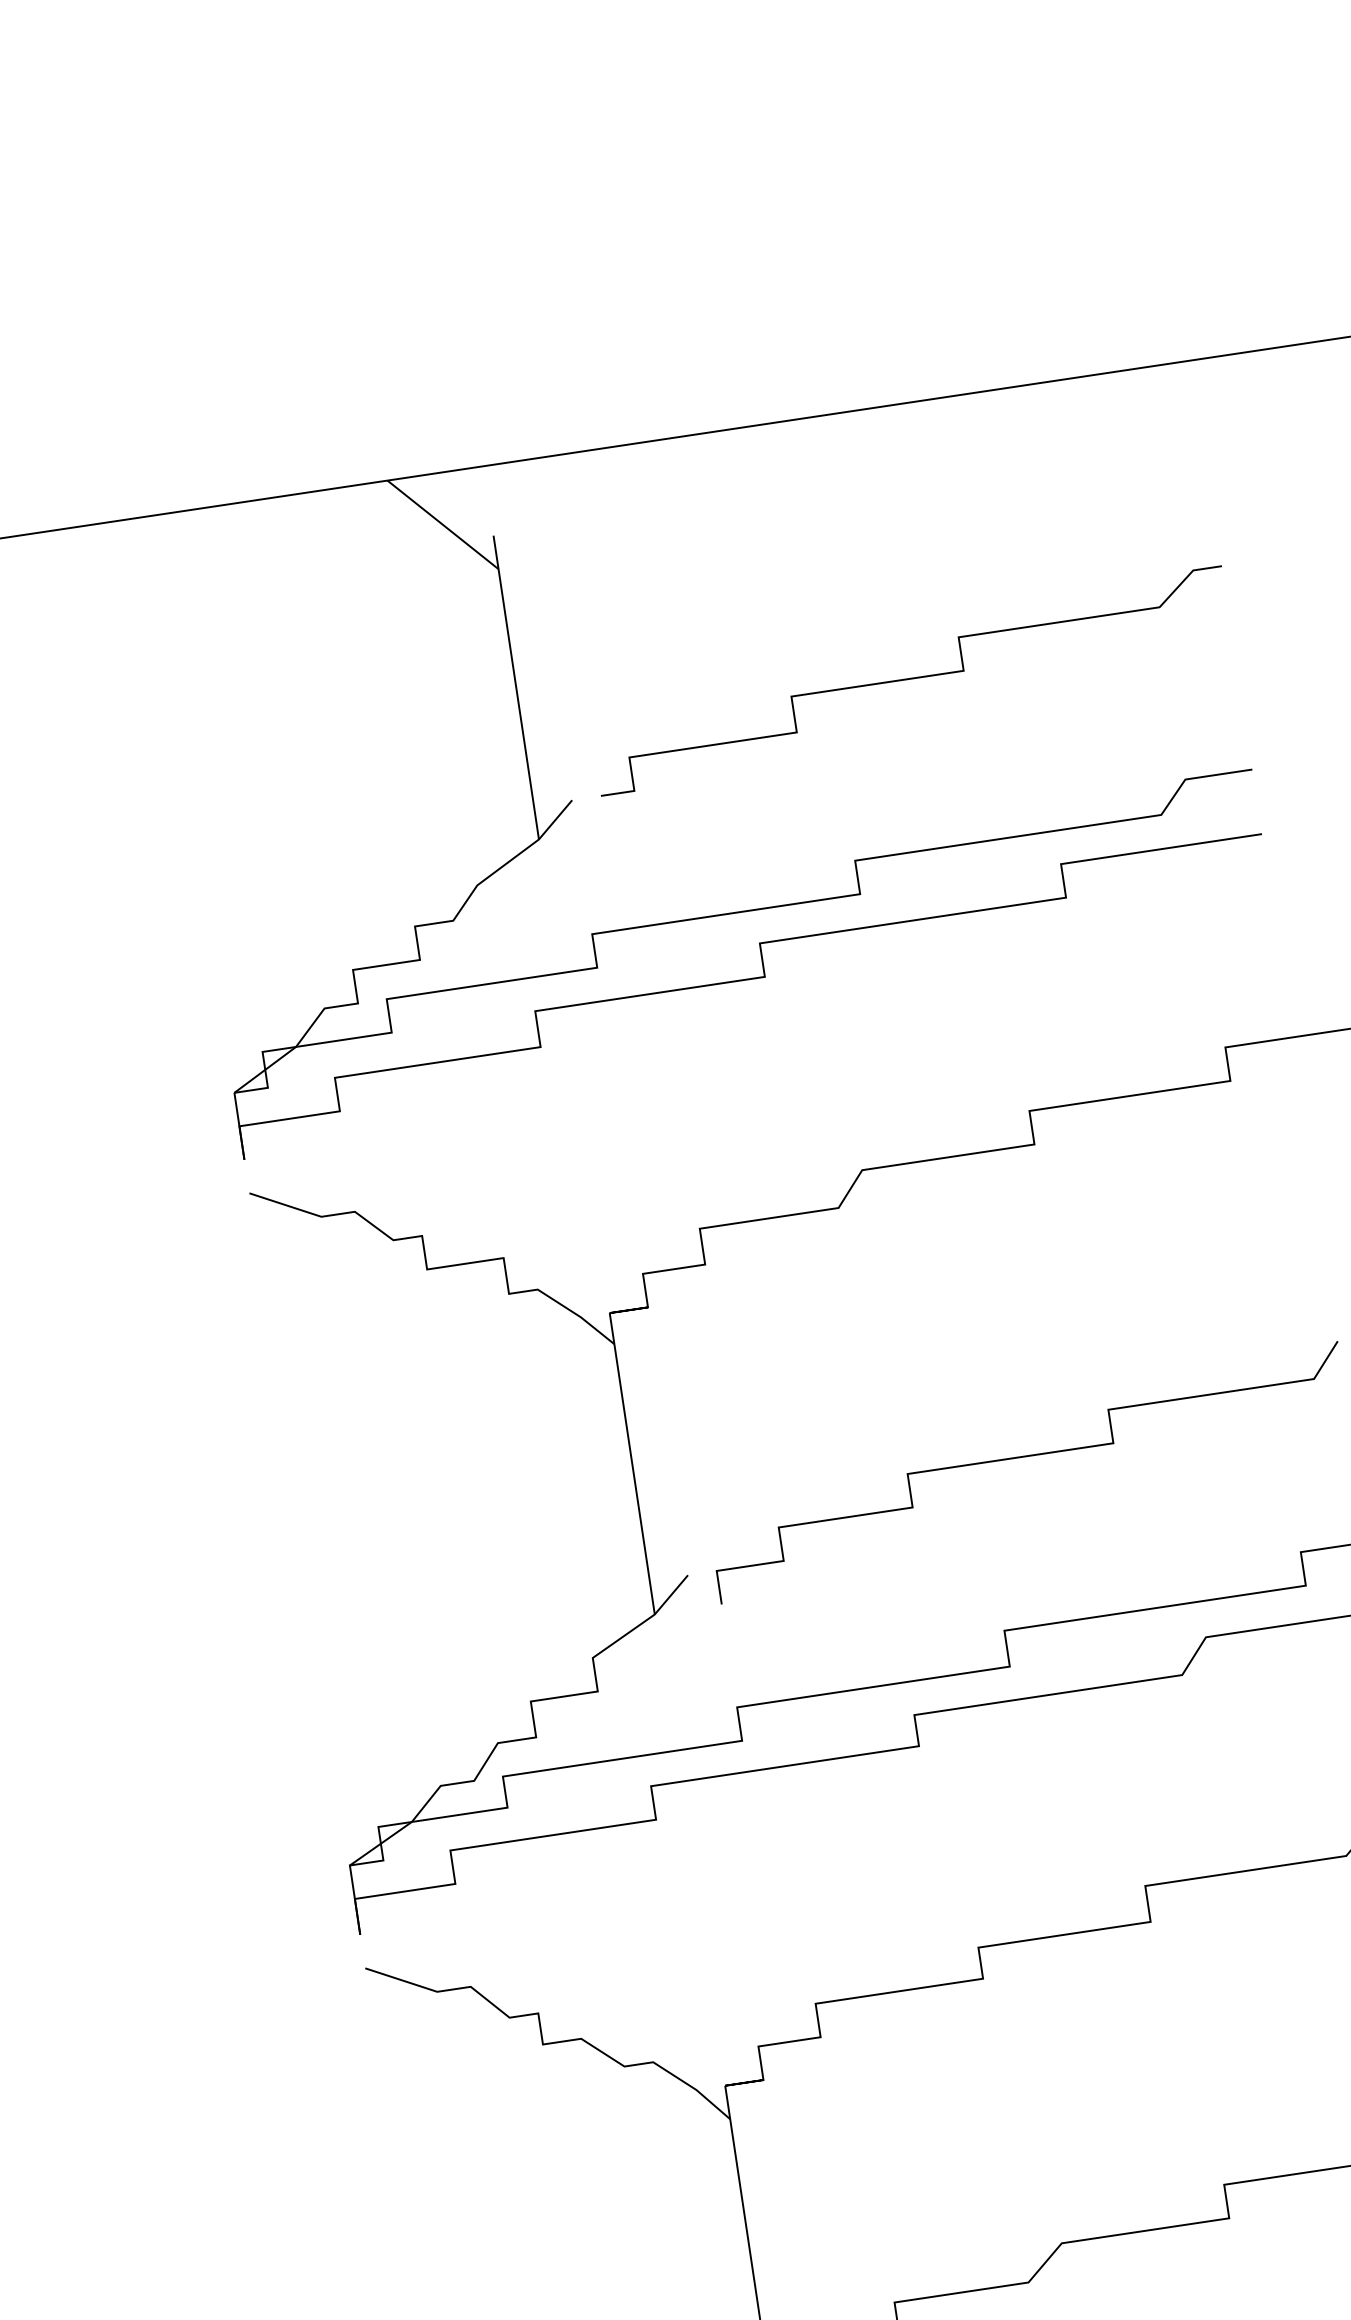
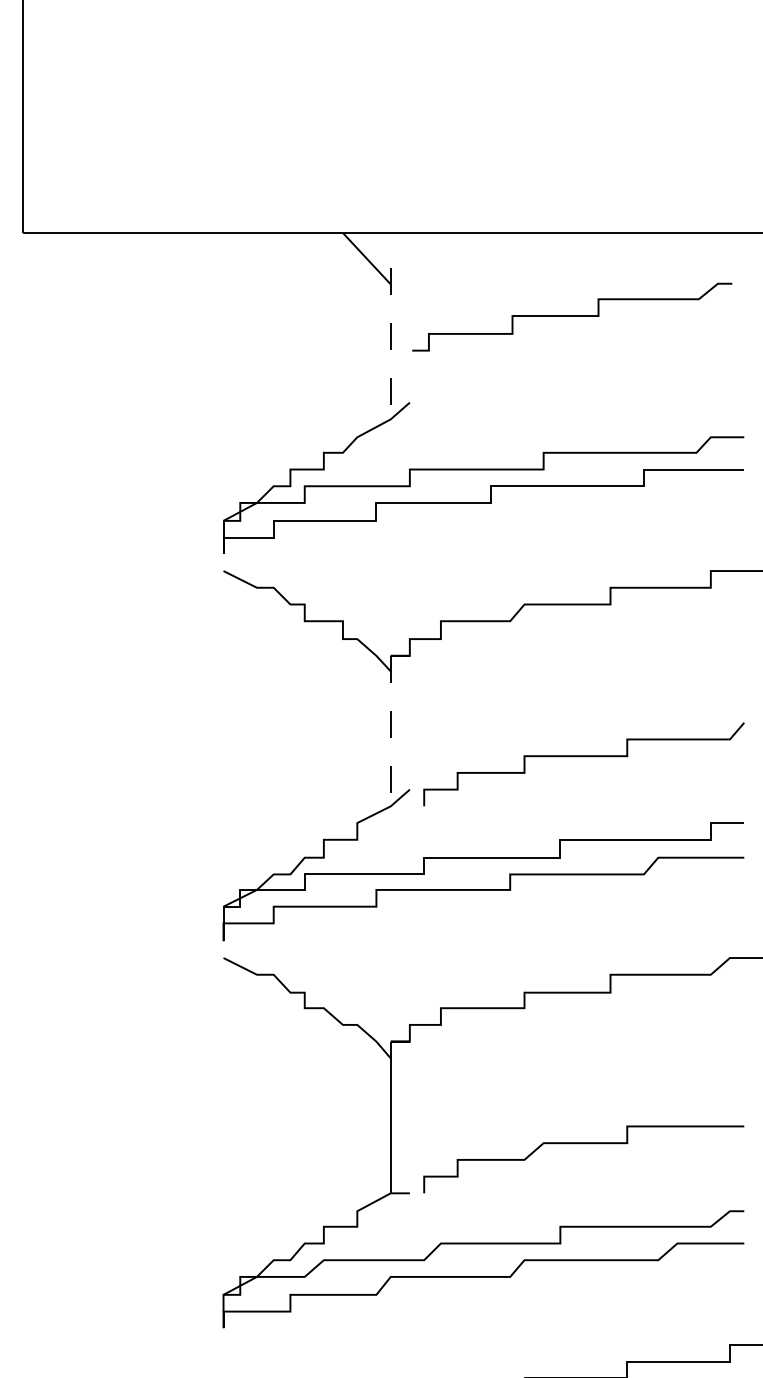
curve: (911, 679) -> (572, 316), moved
line: (515, 687) -> (390, 343), solid -> dashed
line: (631, 1464) -> (390, 731), solid -> dashed

